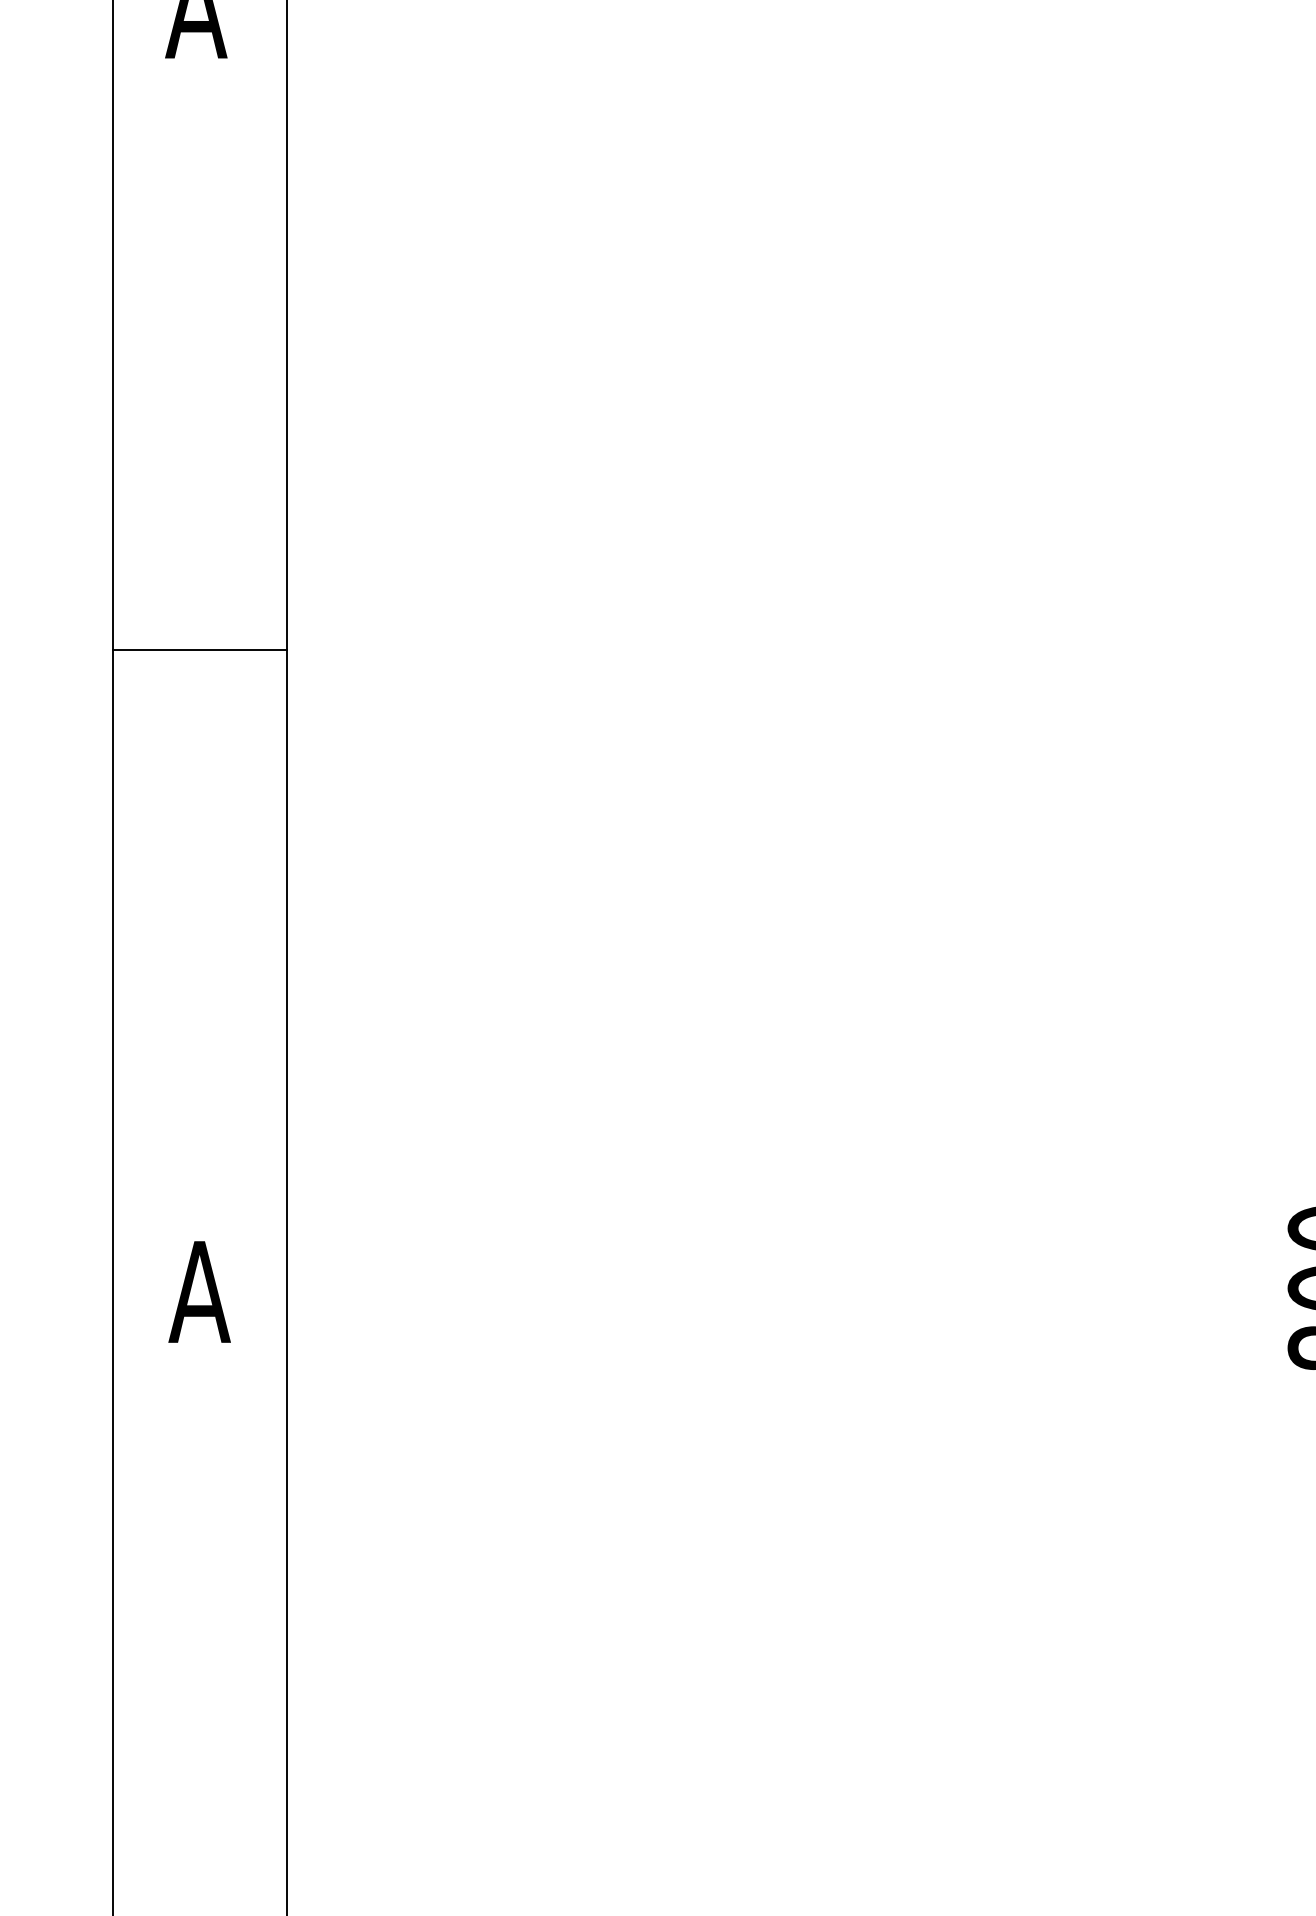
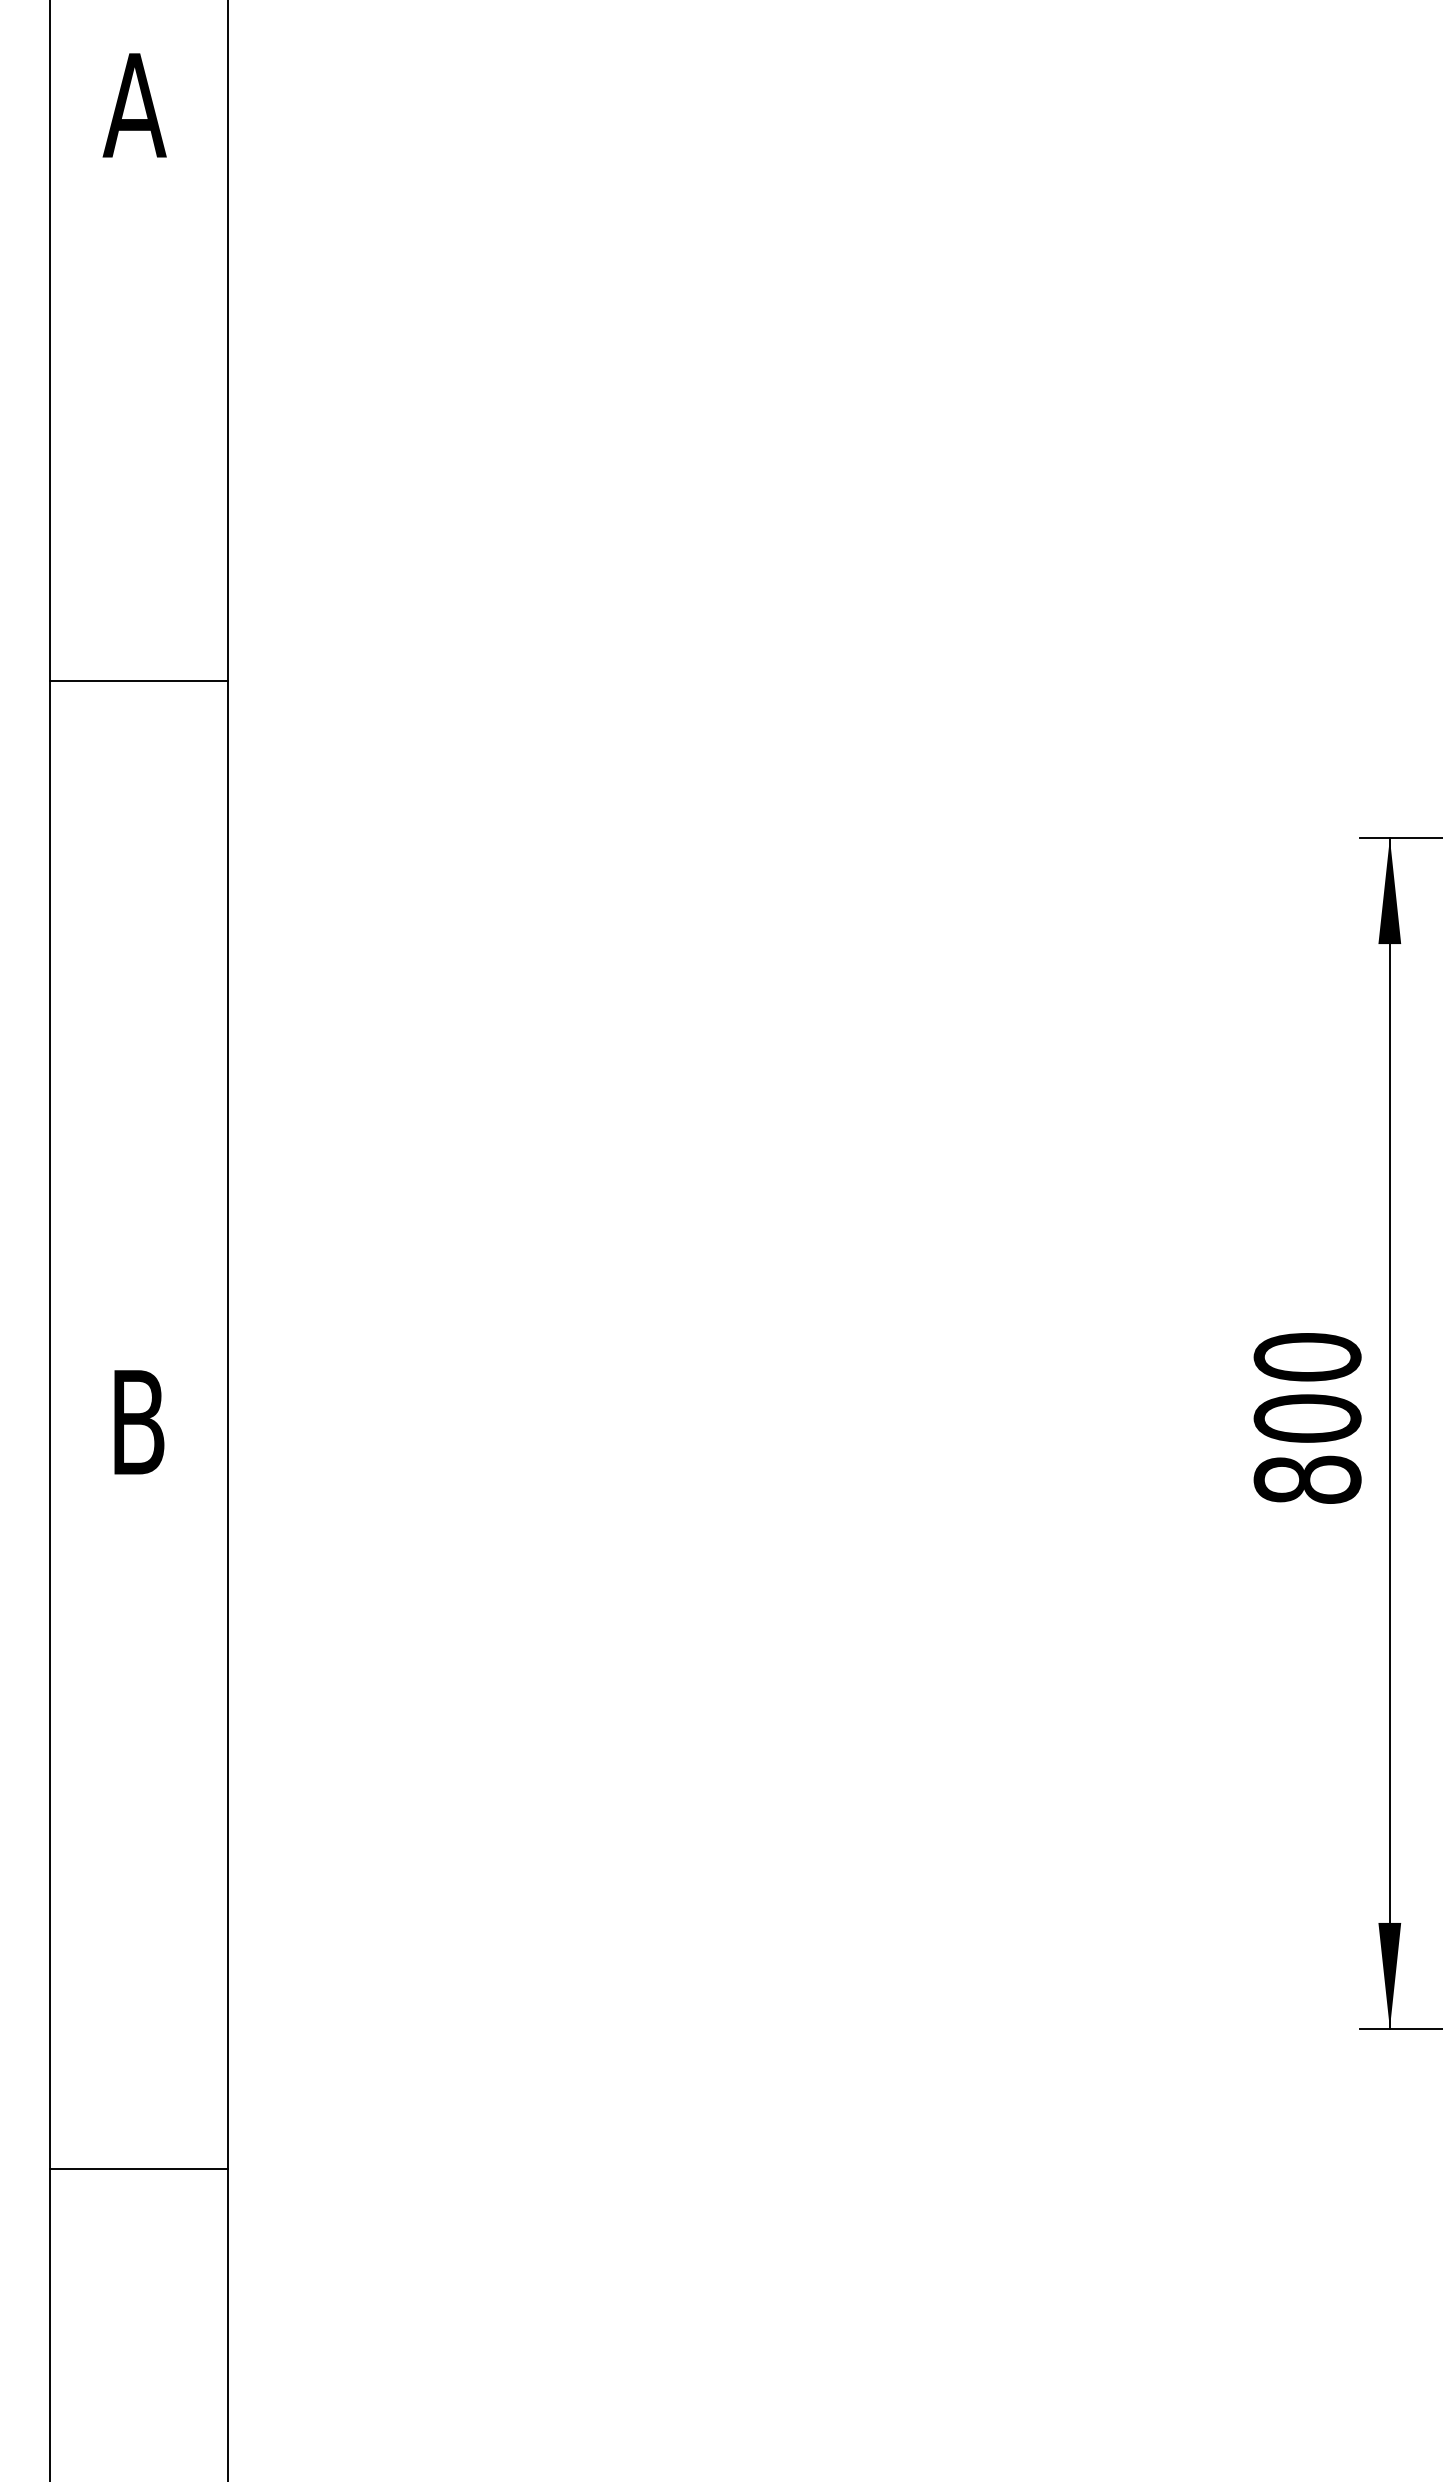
line: (199, 649) -> (138, 680), moved
text: (199, 1292) -> (138, 1422), A -> B

